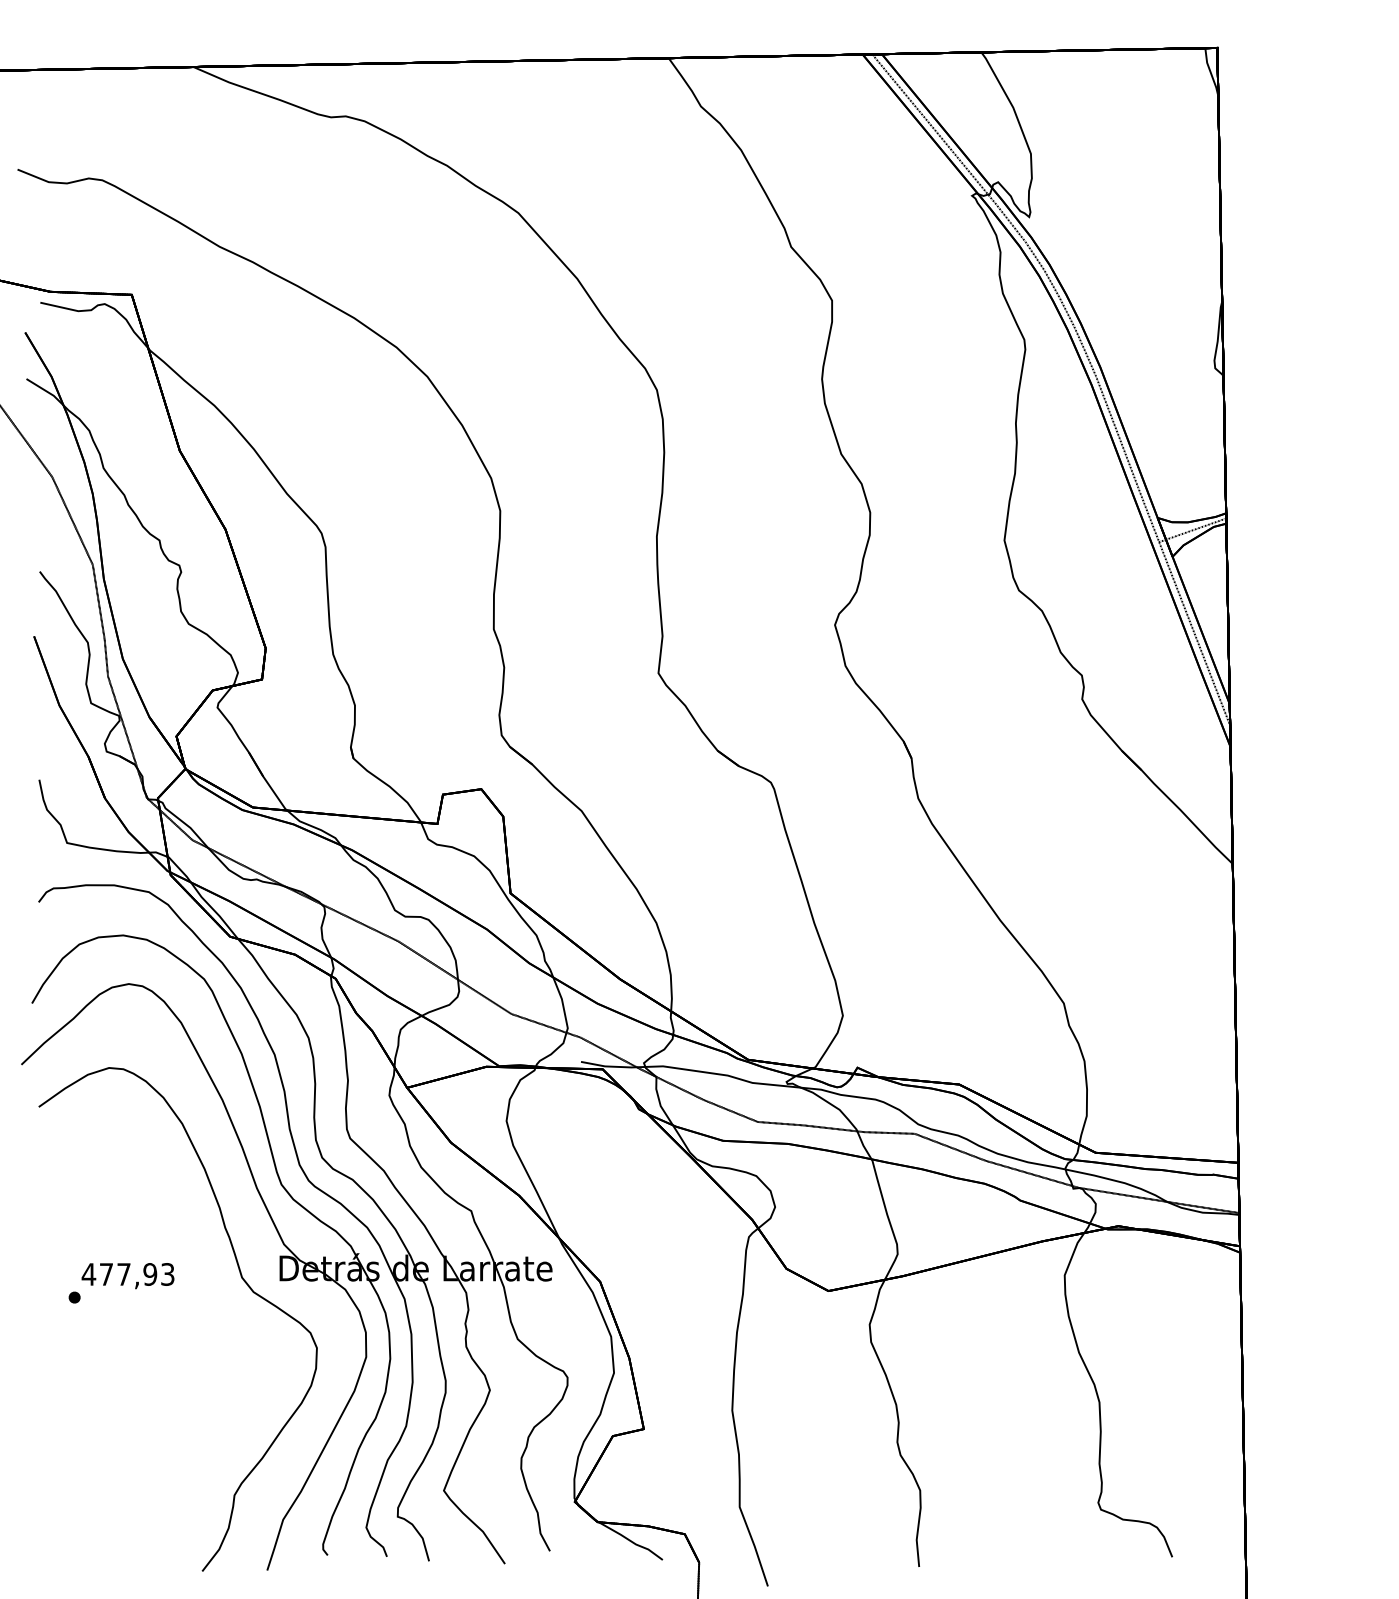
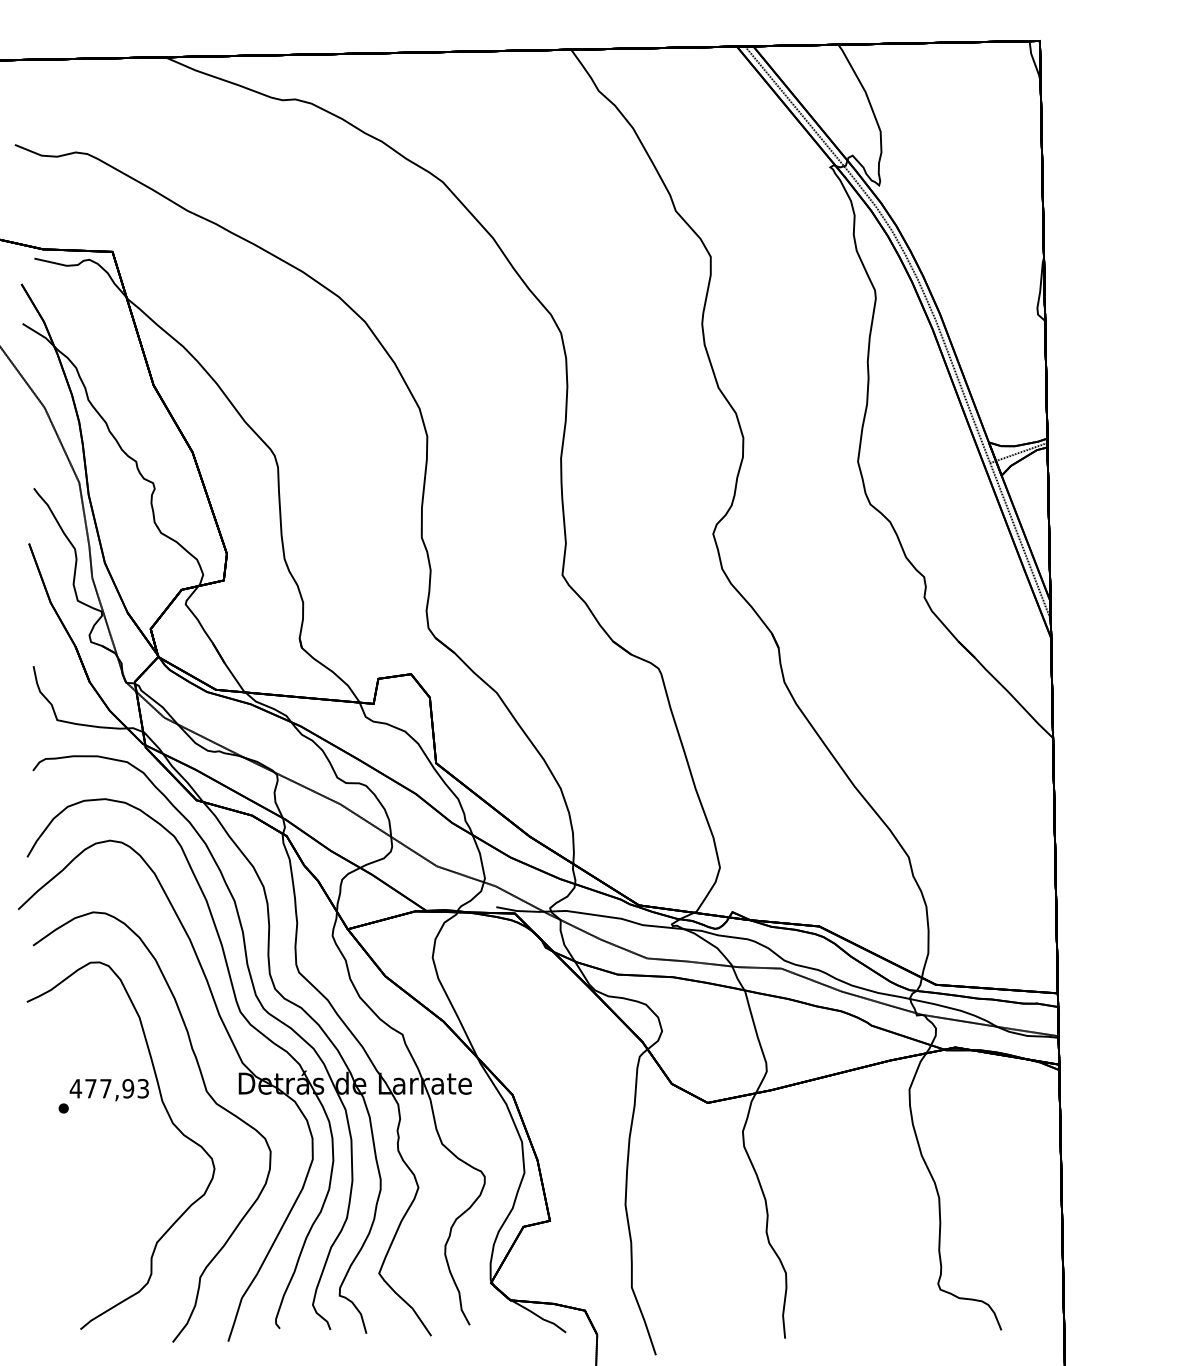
curve: (199, 1311) -> (170, 1120), added

